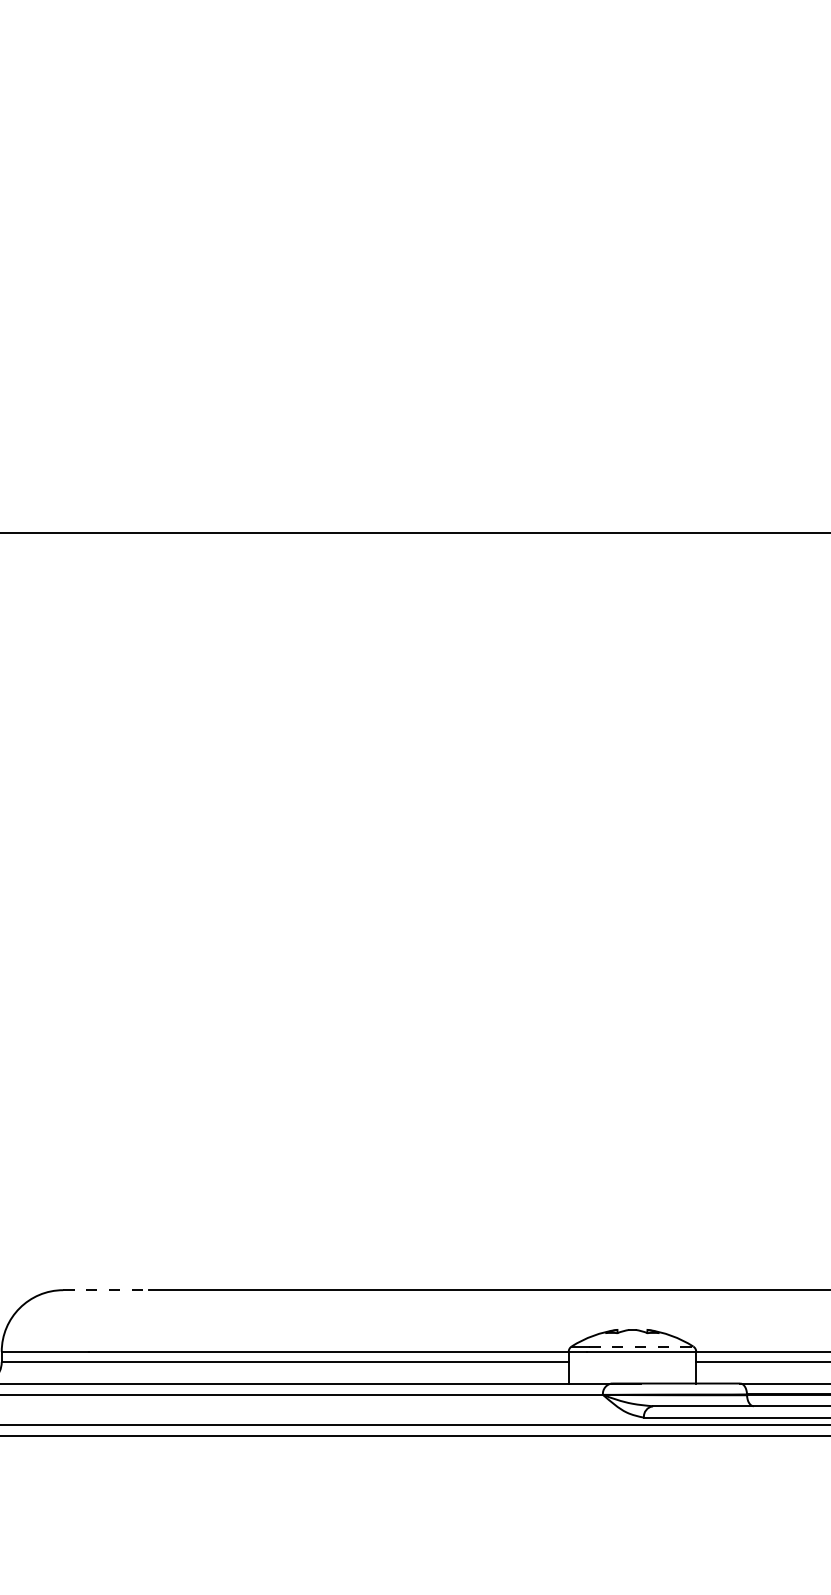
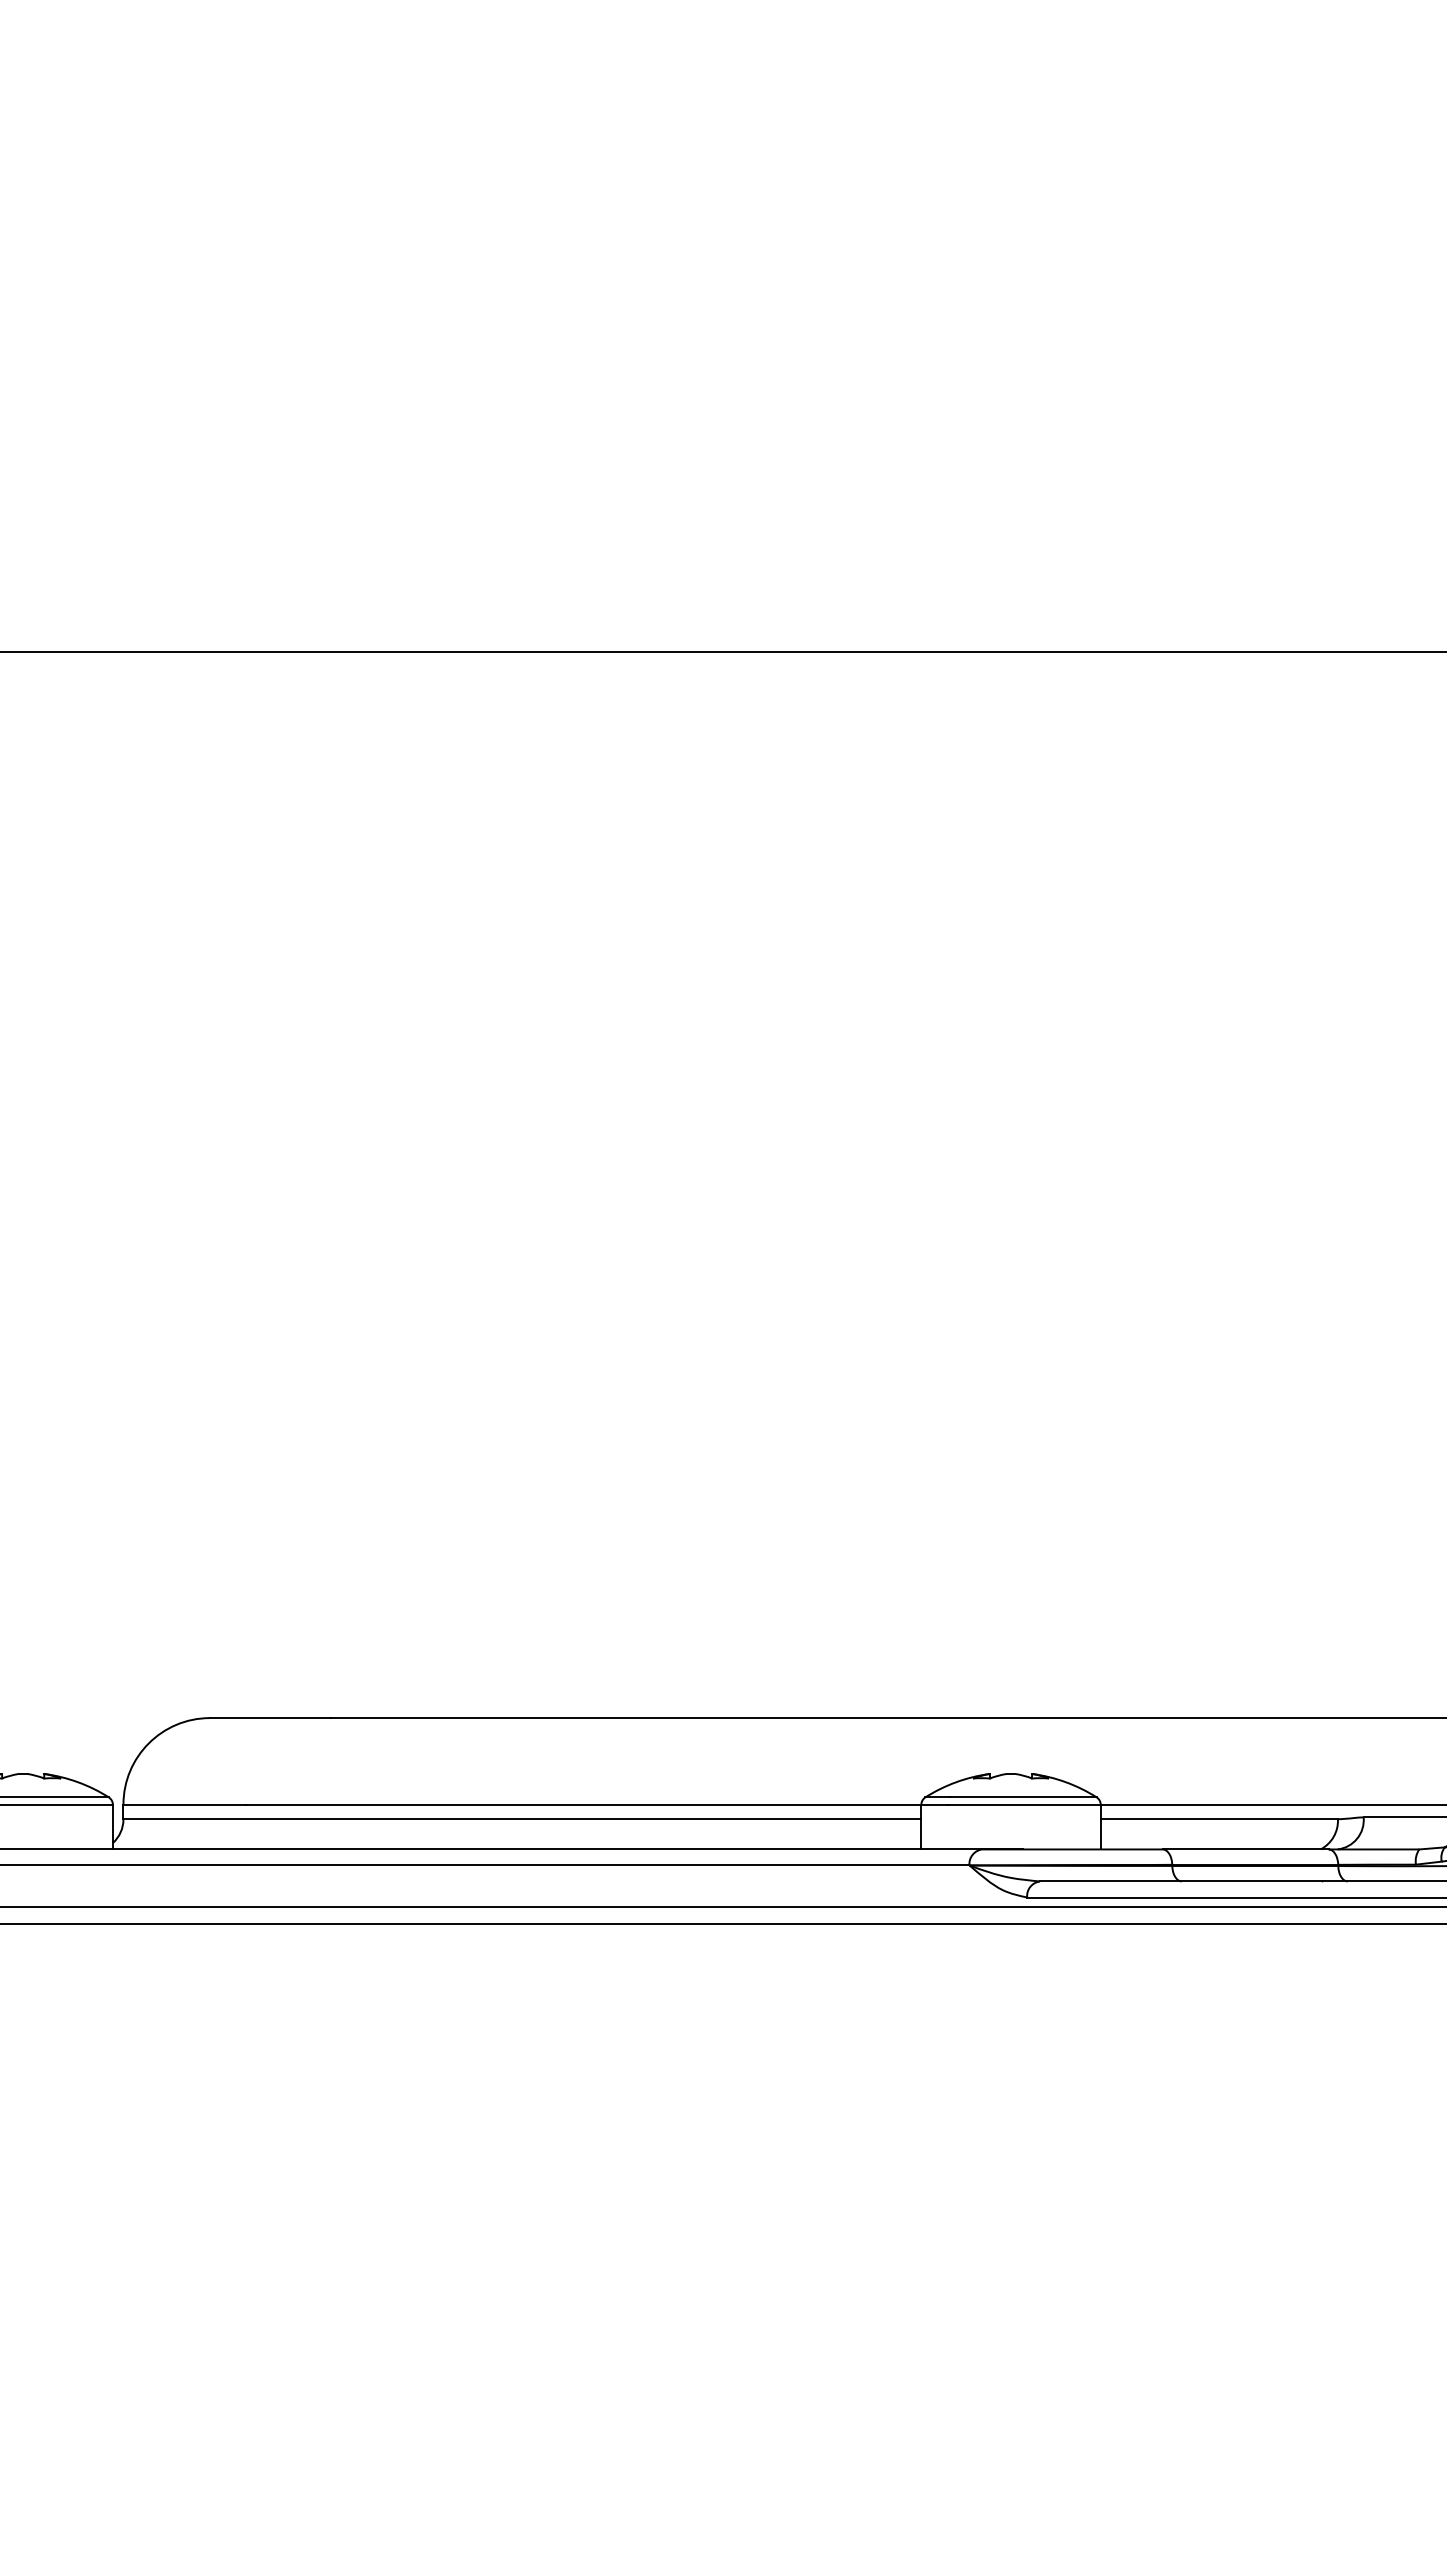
line: (106, 1290) -> (270, 1718), dashed -> solid
line: (642, 1346) -> (1024, 1797), dashed -> solid

